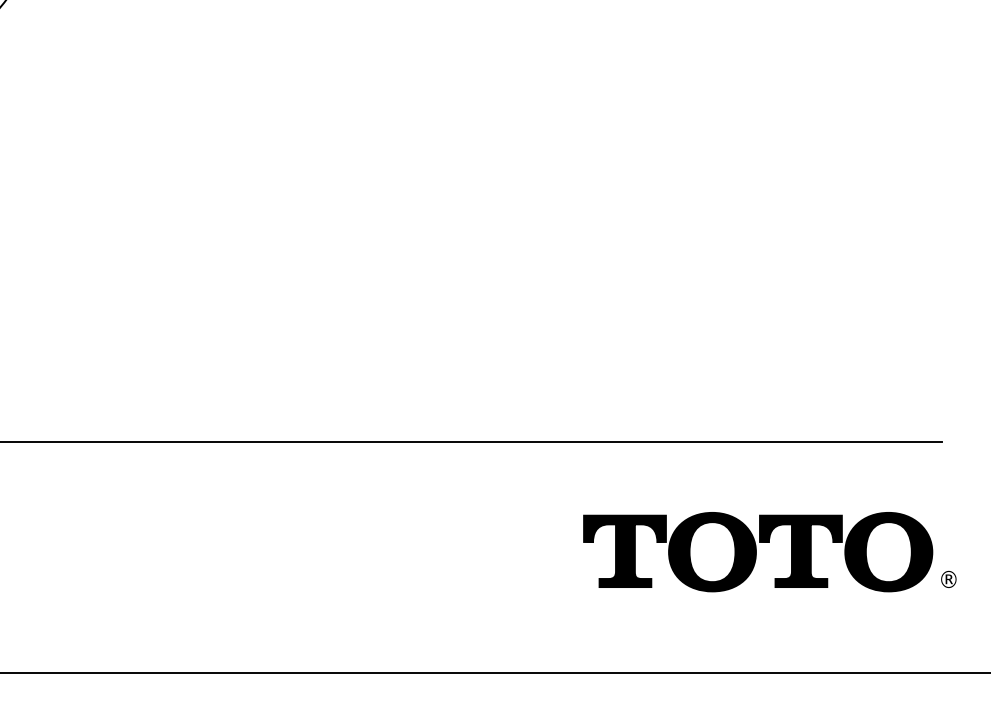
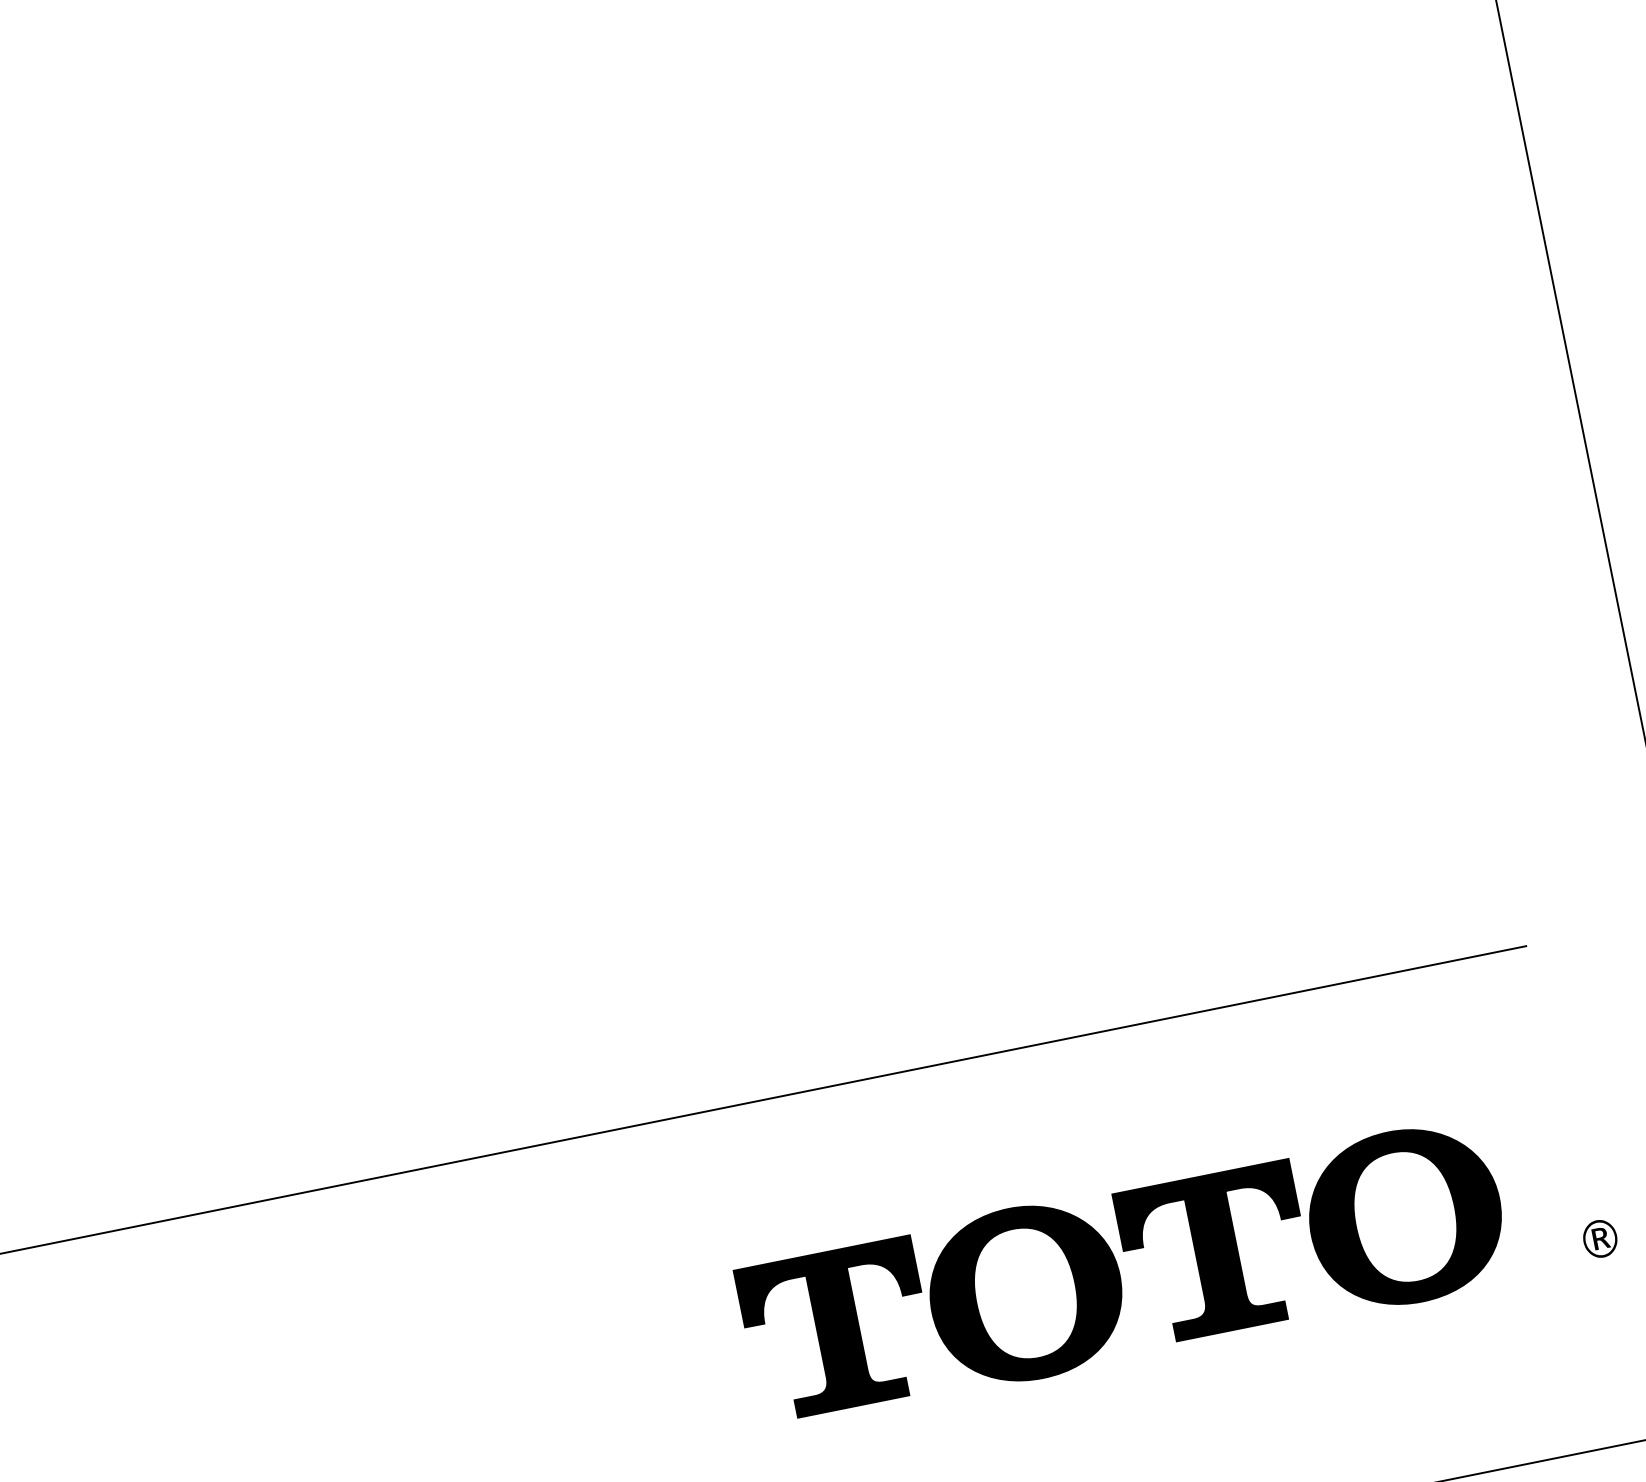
part: (758, 552) -> (1125, 1274), moved

